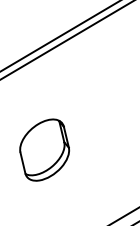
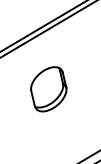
part: (44, 149) -> (48, 88), moved

